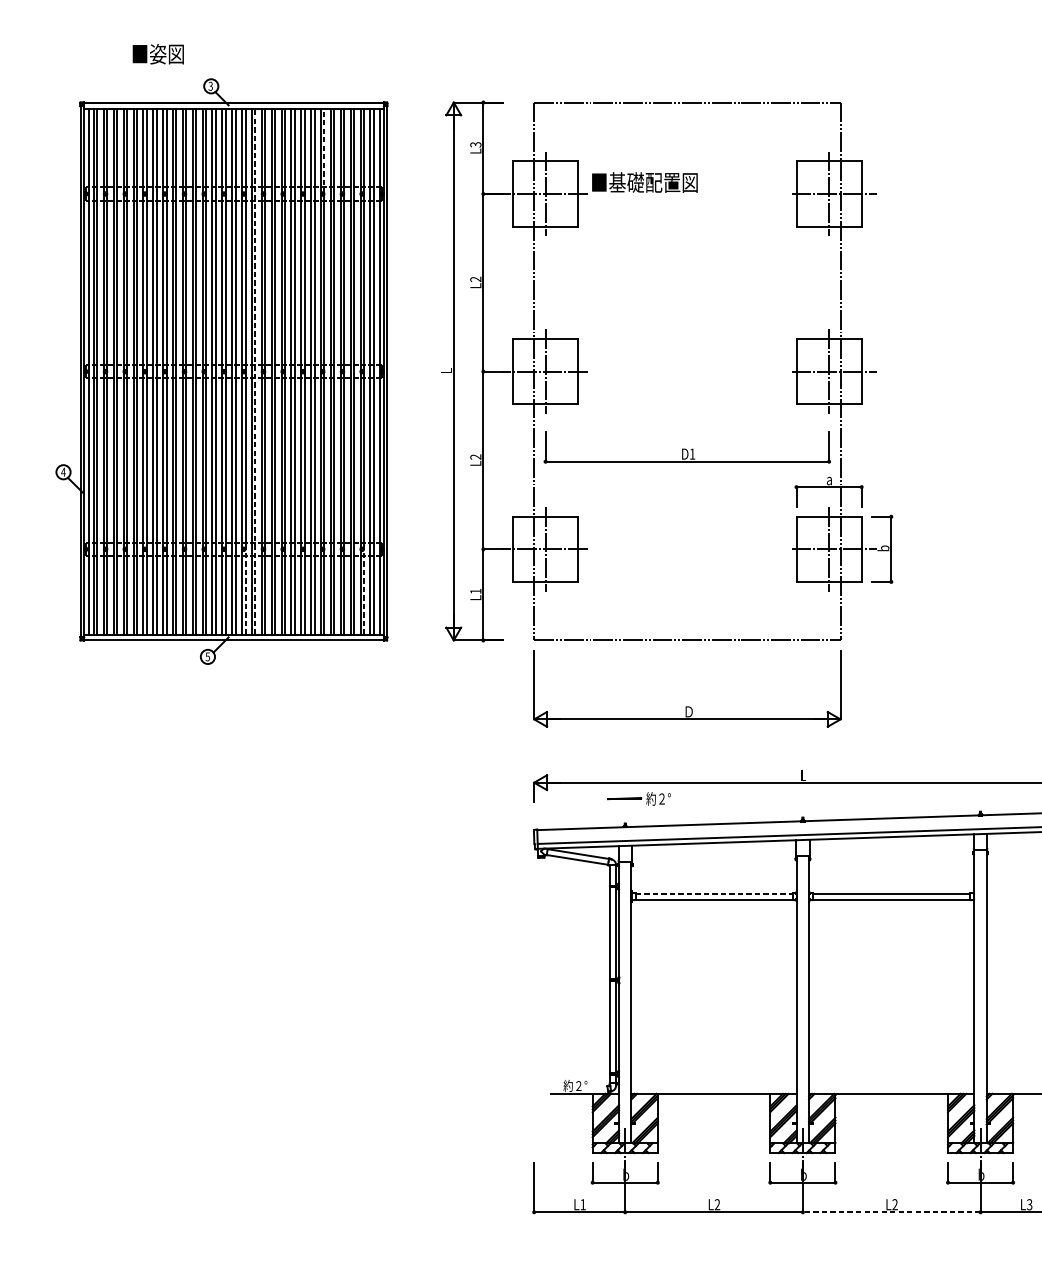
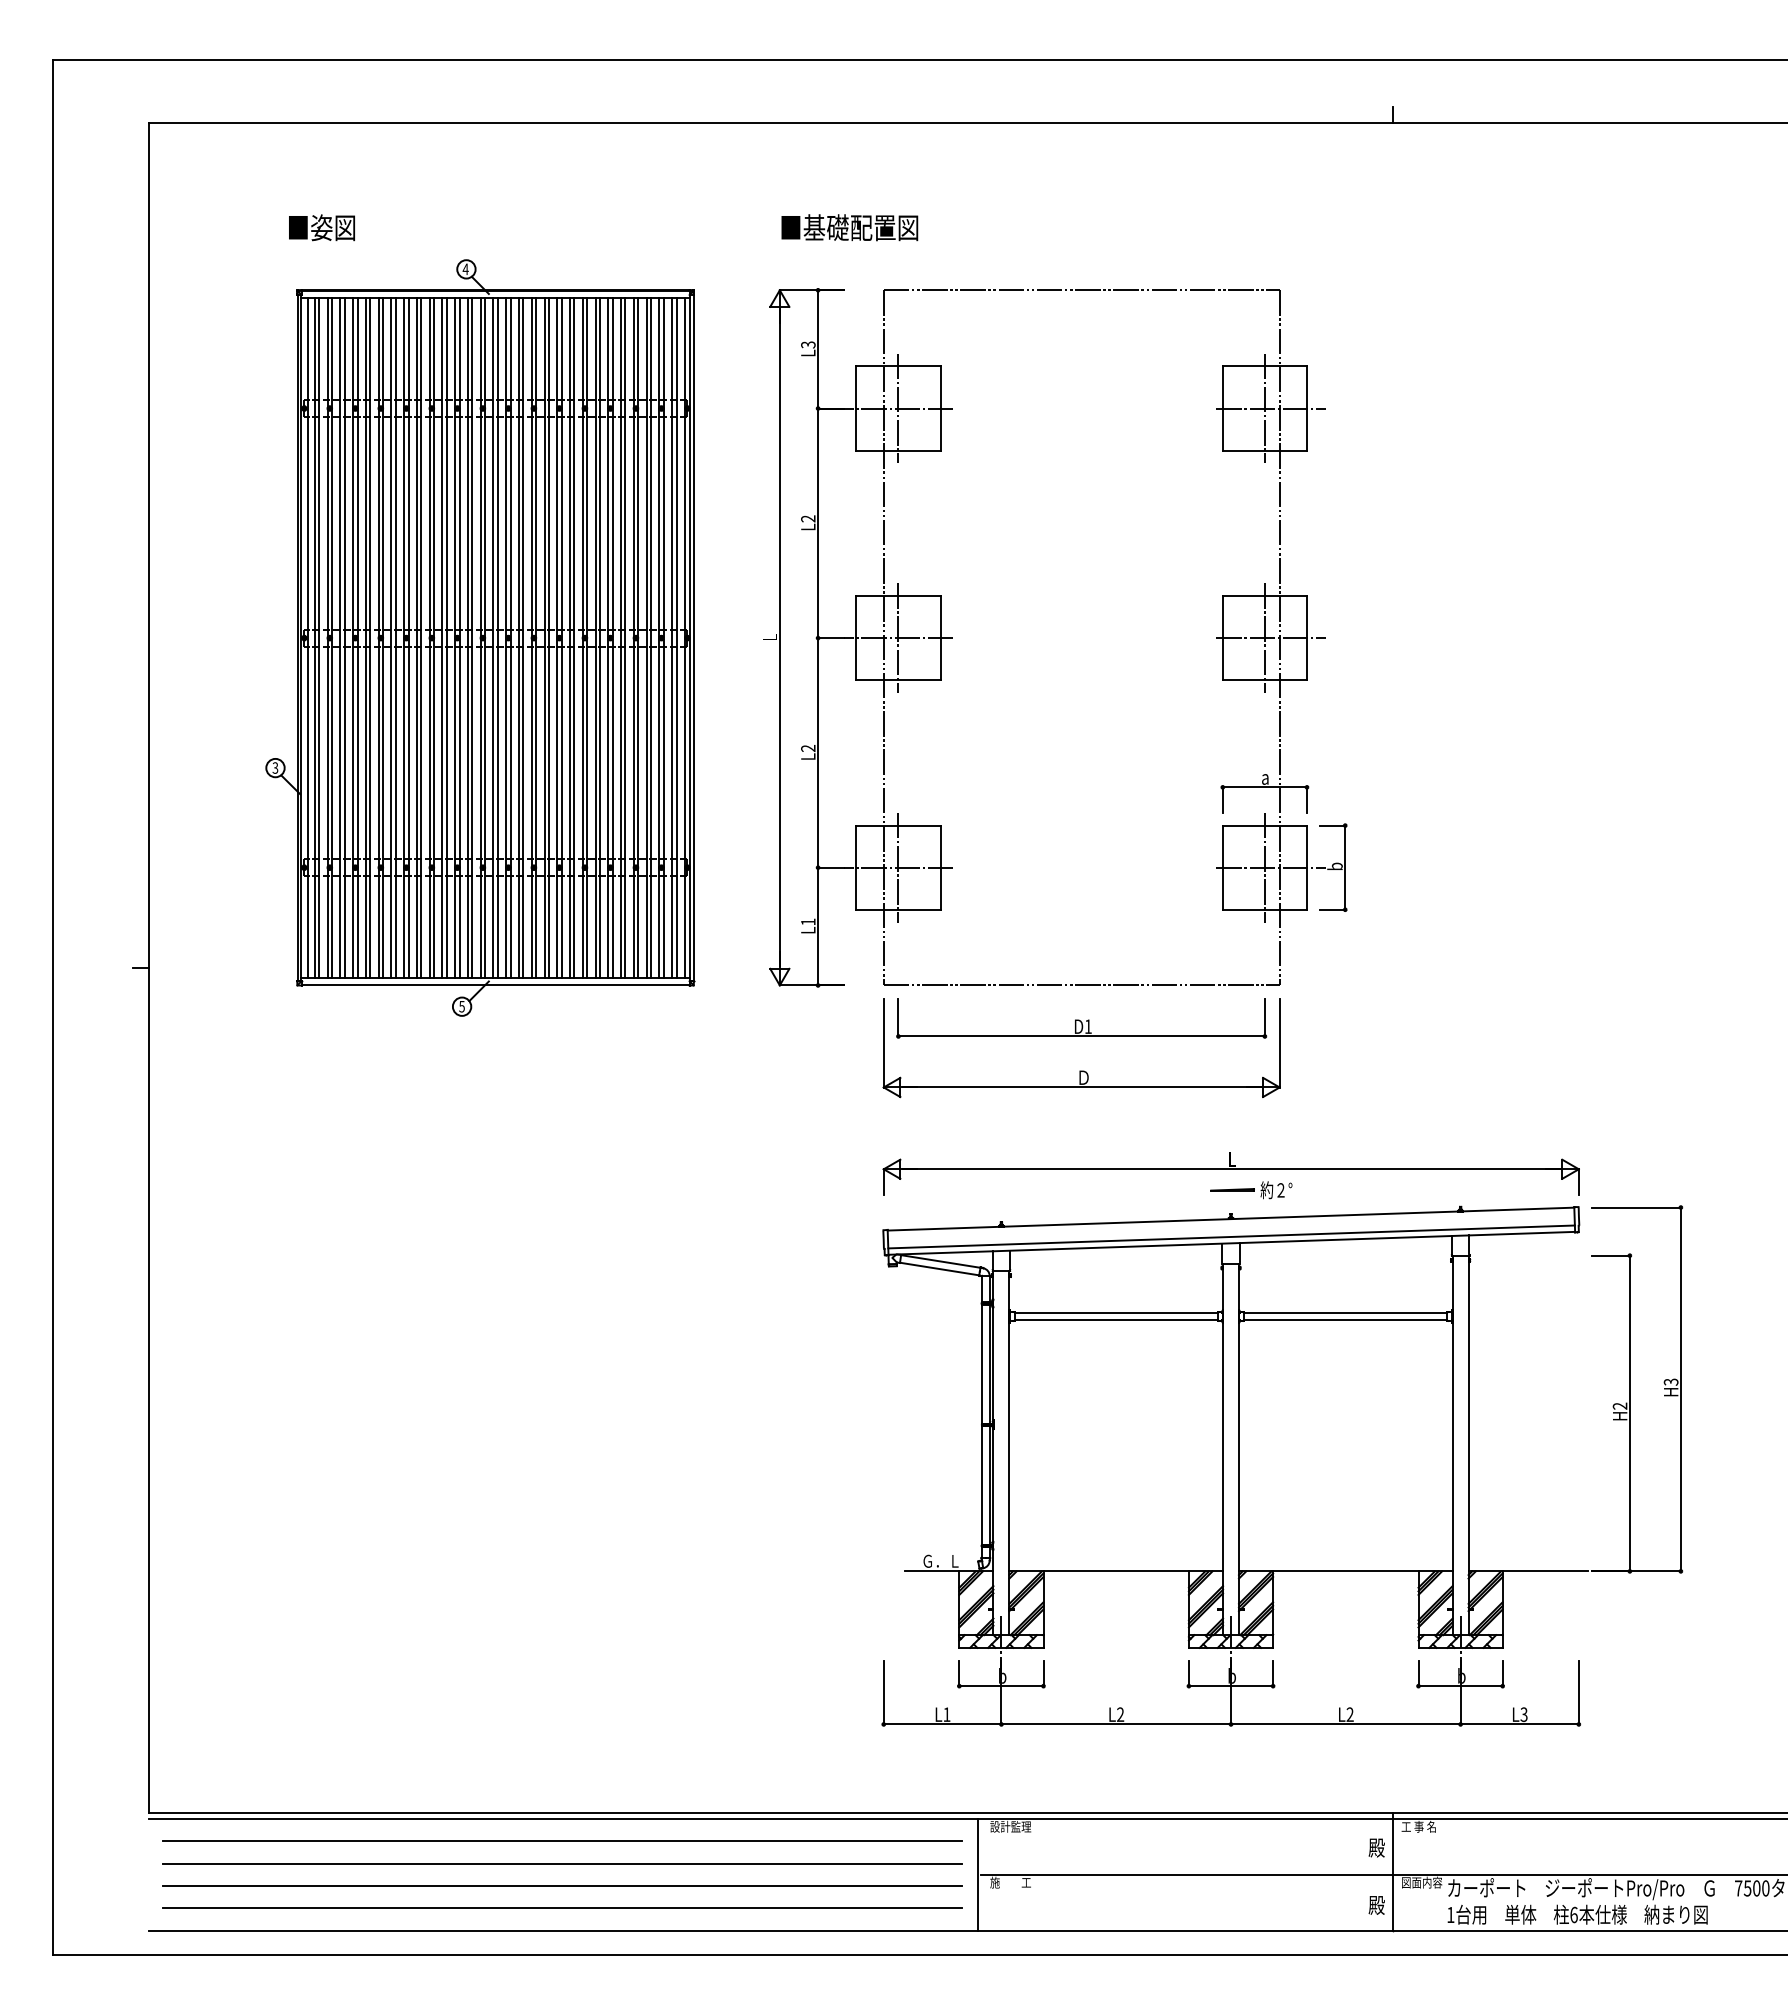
text: (157, 53) -> (321, 227), moved
text: (210, 86) -> (465, 269), 3 -> 4
line: (324, 151) -> (612, 353), dashed -> solid
text: (644, 182) -> (849, 227), moved
line: (255, 371) -> (523, 638), dashed -> solid
part: (687, 447) -> (1081, 1018), moved
text: (63, 471) -> (275, 767), 4 -> 3
line: (245, 592) -> (510, 923), dashed -> solid
line: (363, 592) -> (663, 923), dashed -> solid
part: (639, 799) -> (1251, 1190), moved
line: (714, 893) -> (1116, 1312), dashed -> solid
text: (577, 1086) -> (939, 1561), 約２° -> Ｇ．Ｌ
line: (891, 1212) -> (1345, 1724), dashed -> solid

